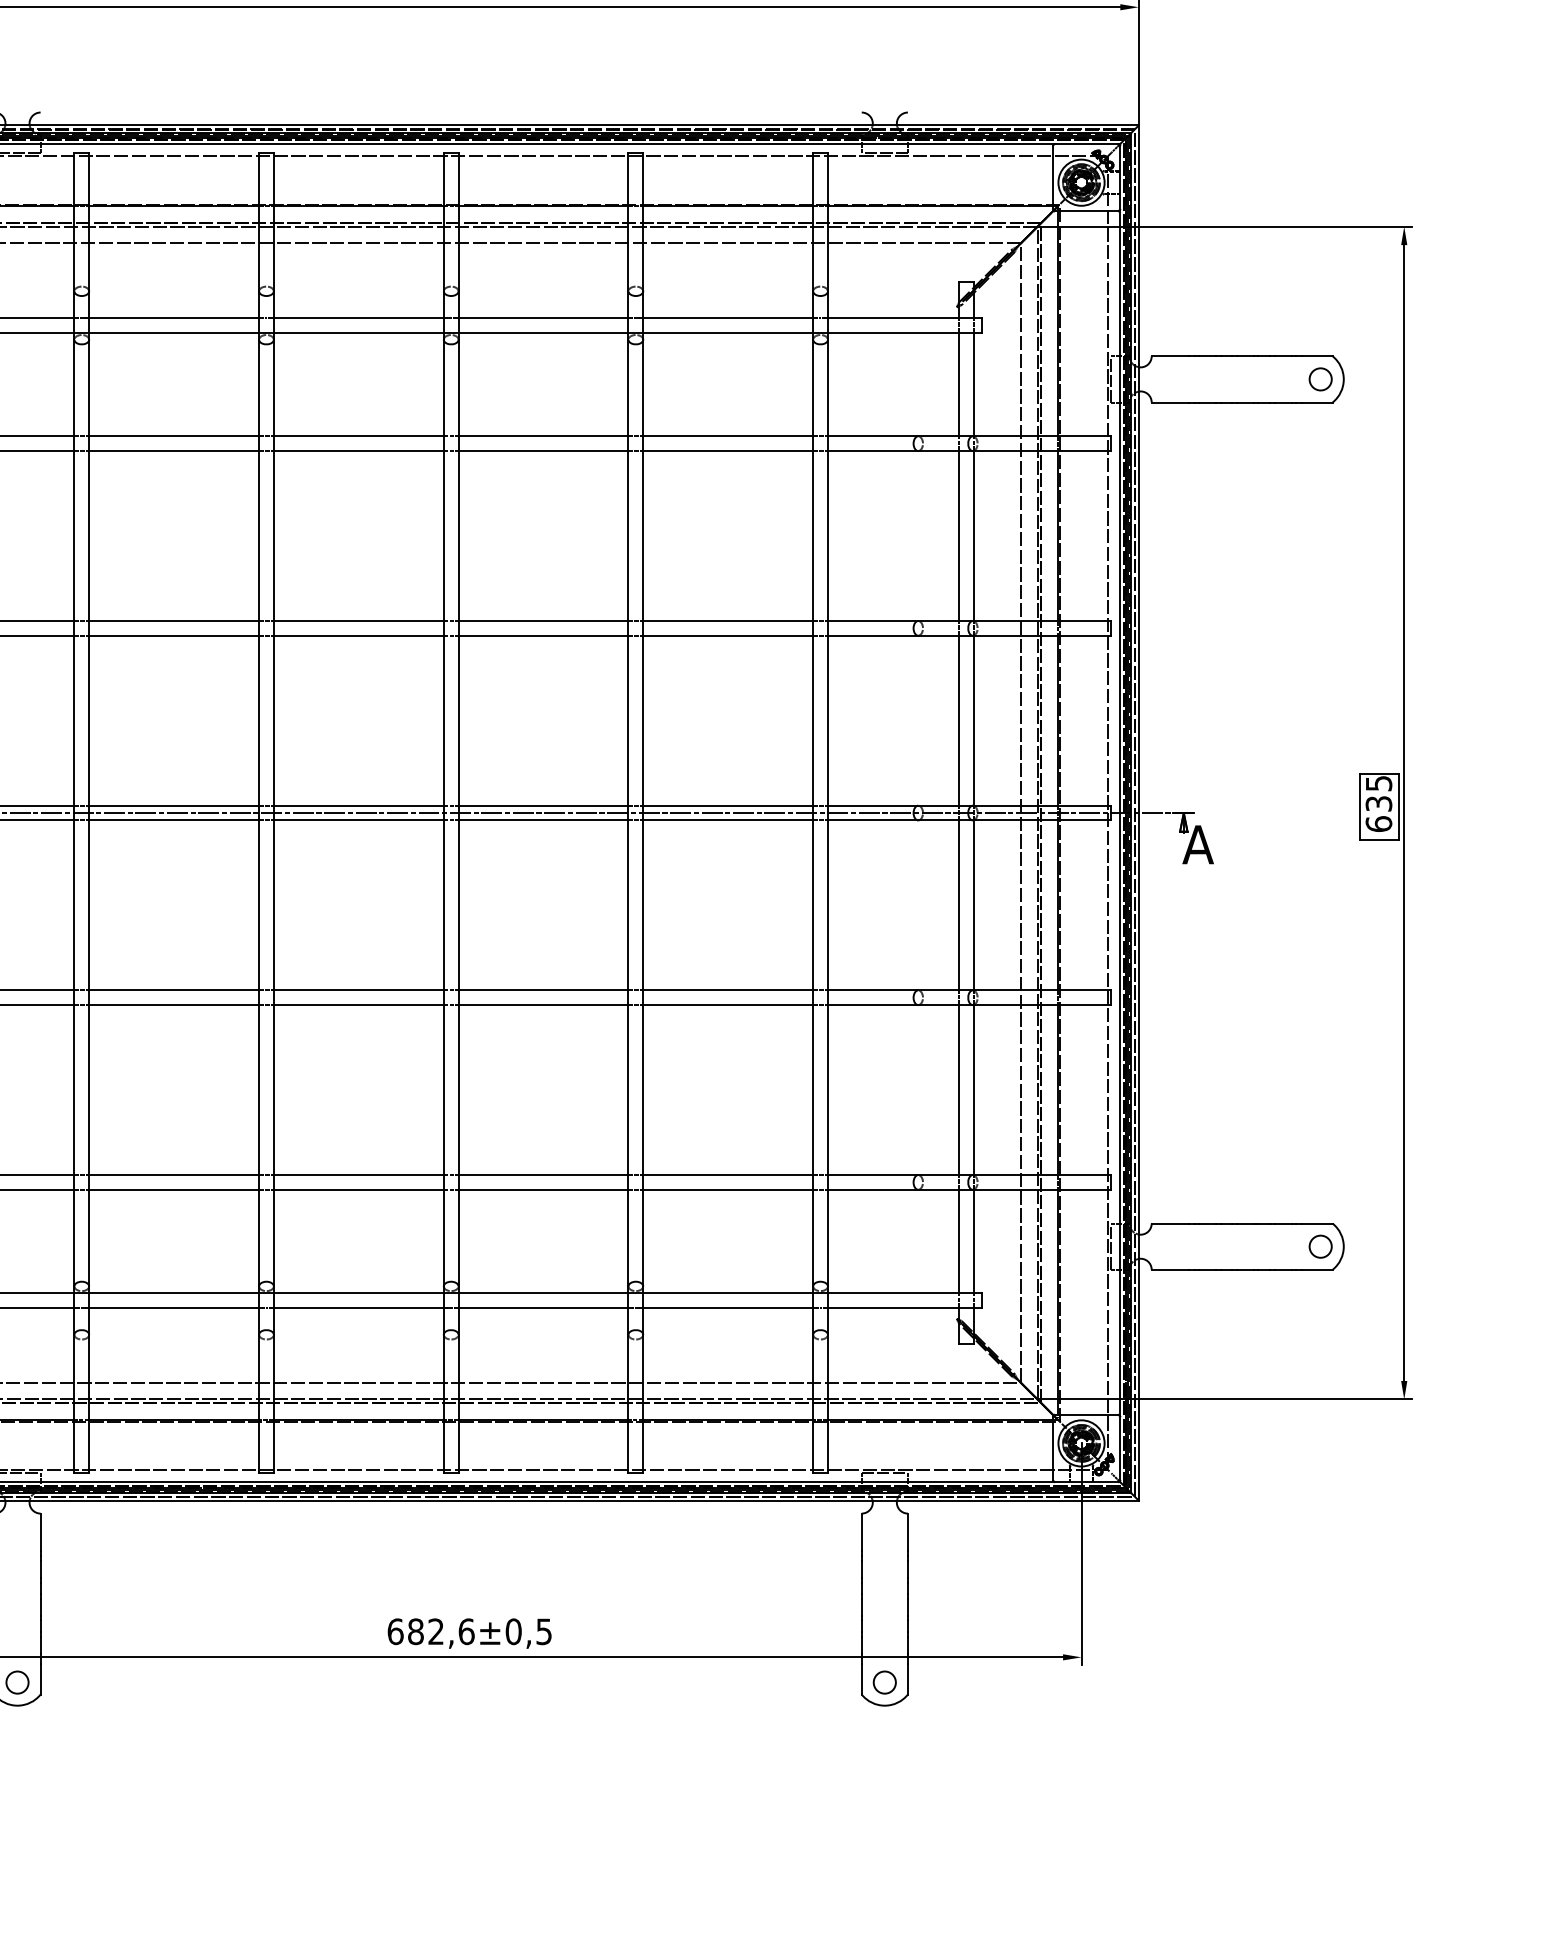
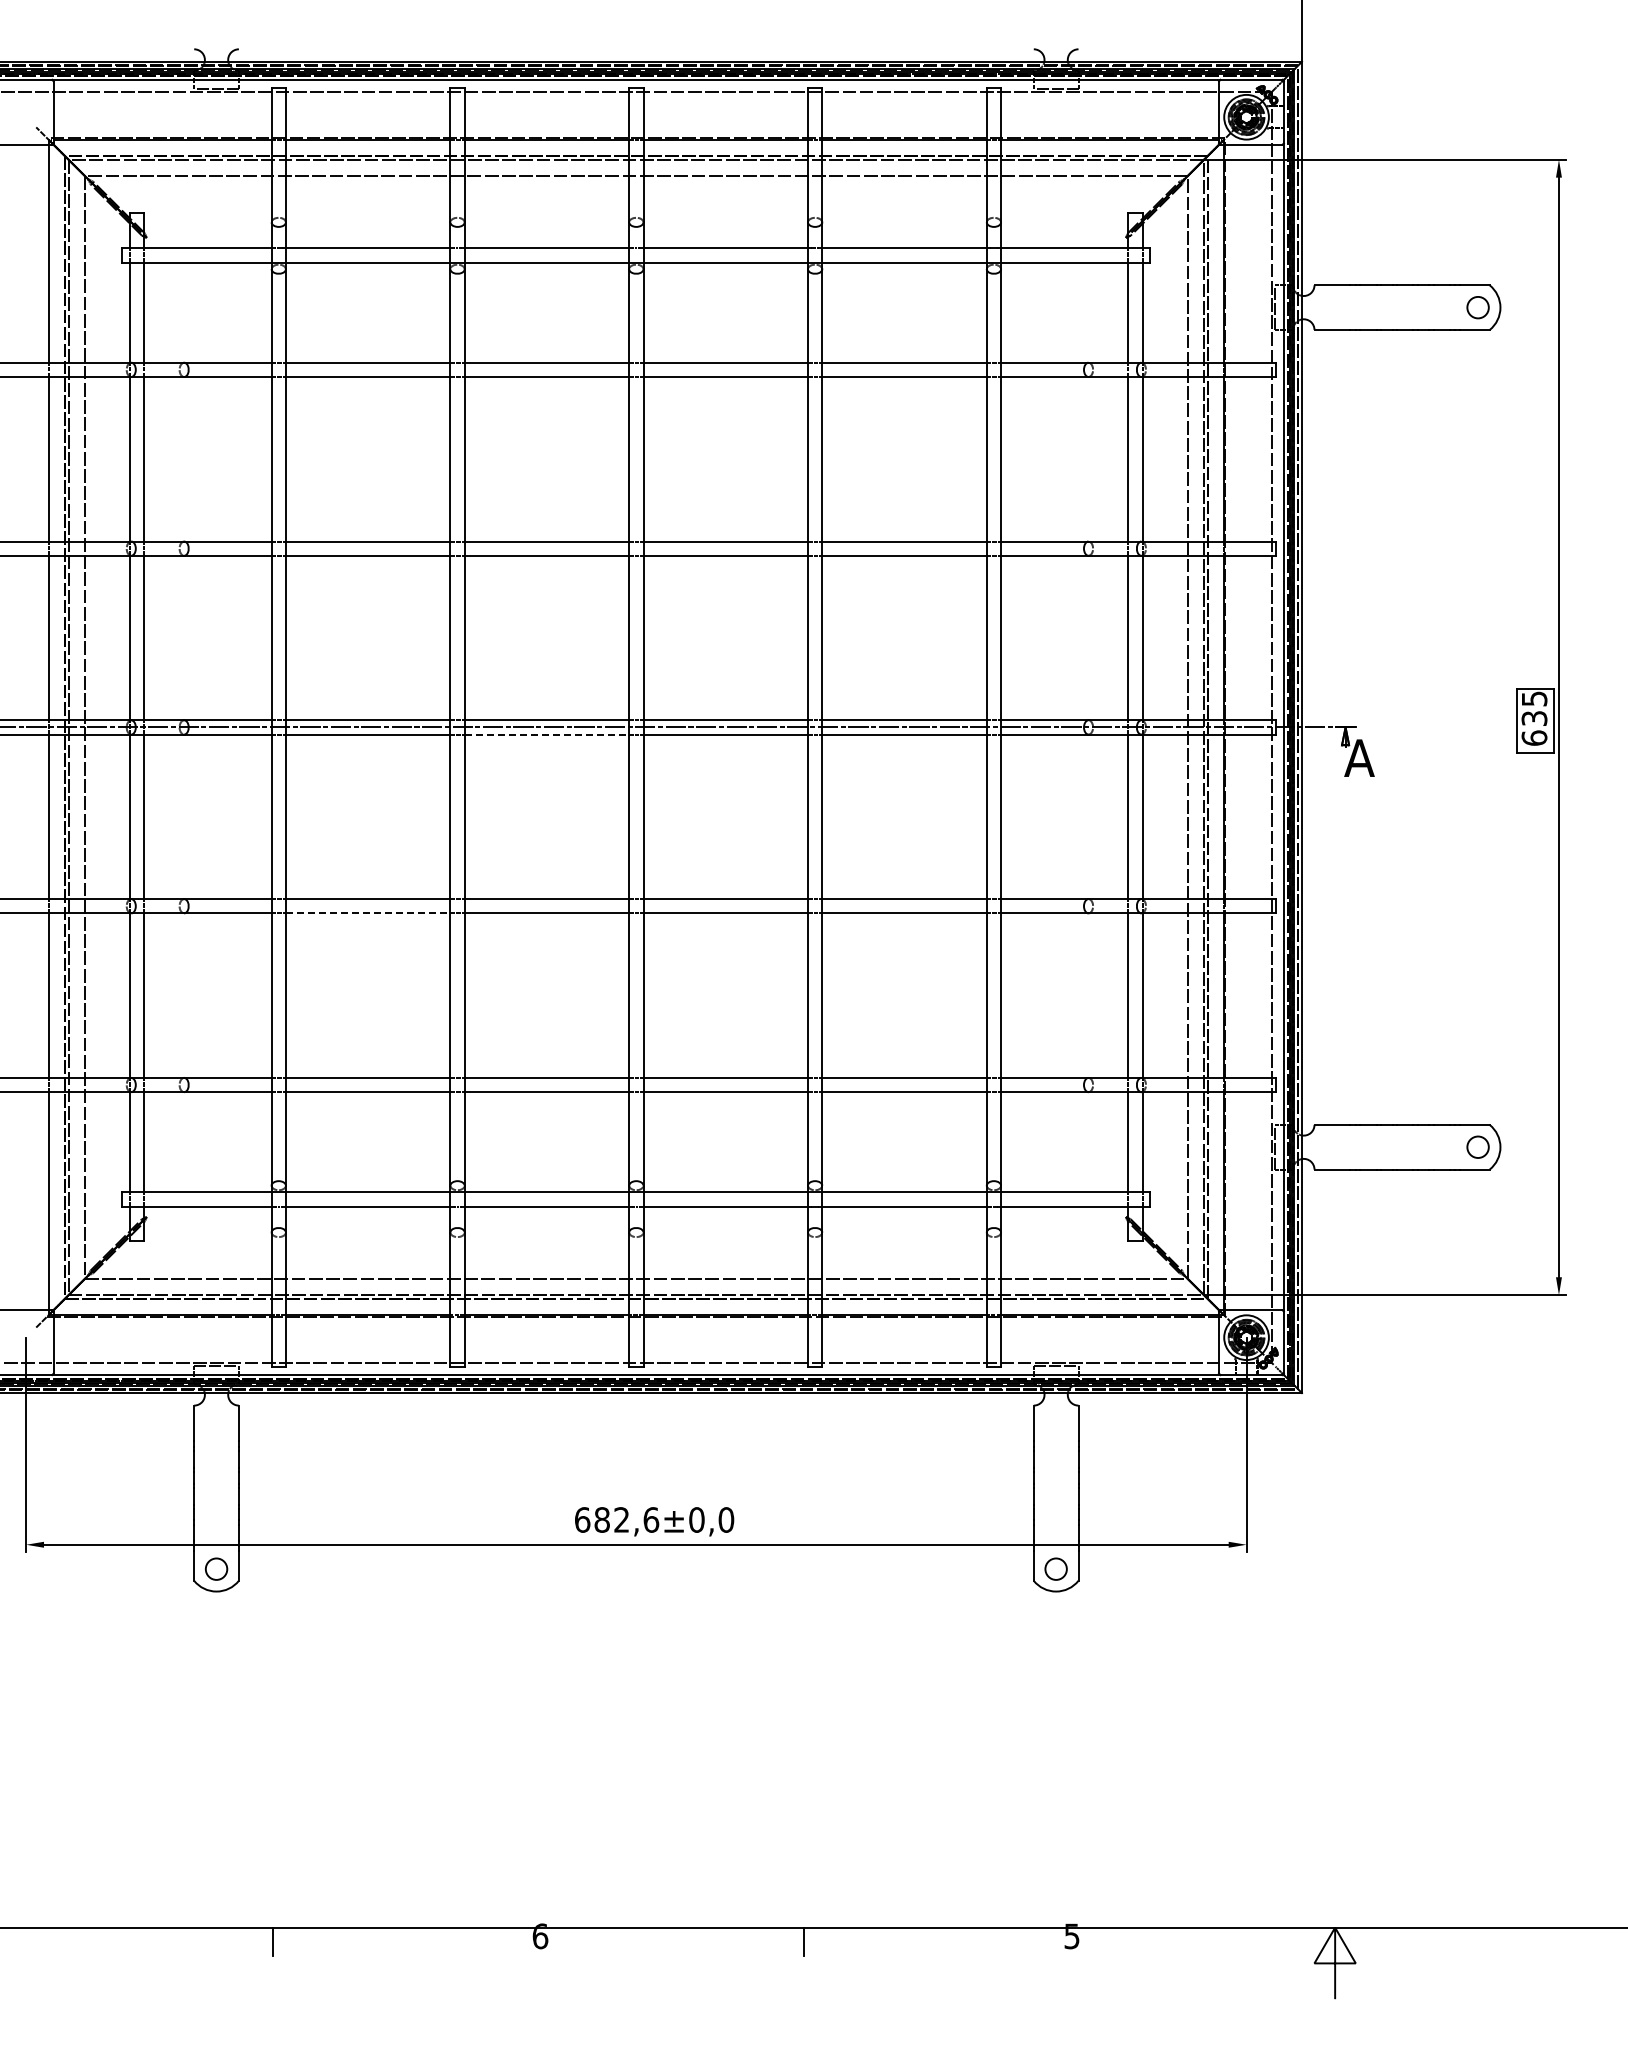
line: (359, 820) -> (547, 734), solid -> dashed
line: (174, 1005) -> (368, 913), solid -> dashed
text: (544, 1631) -> (726, 1519), ±0,5 -> ±0,0

